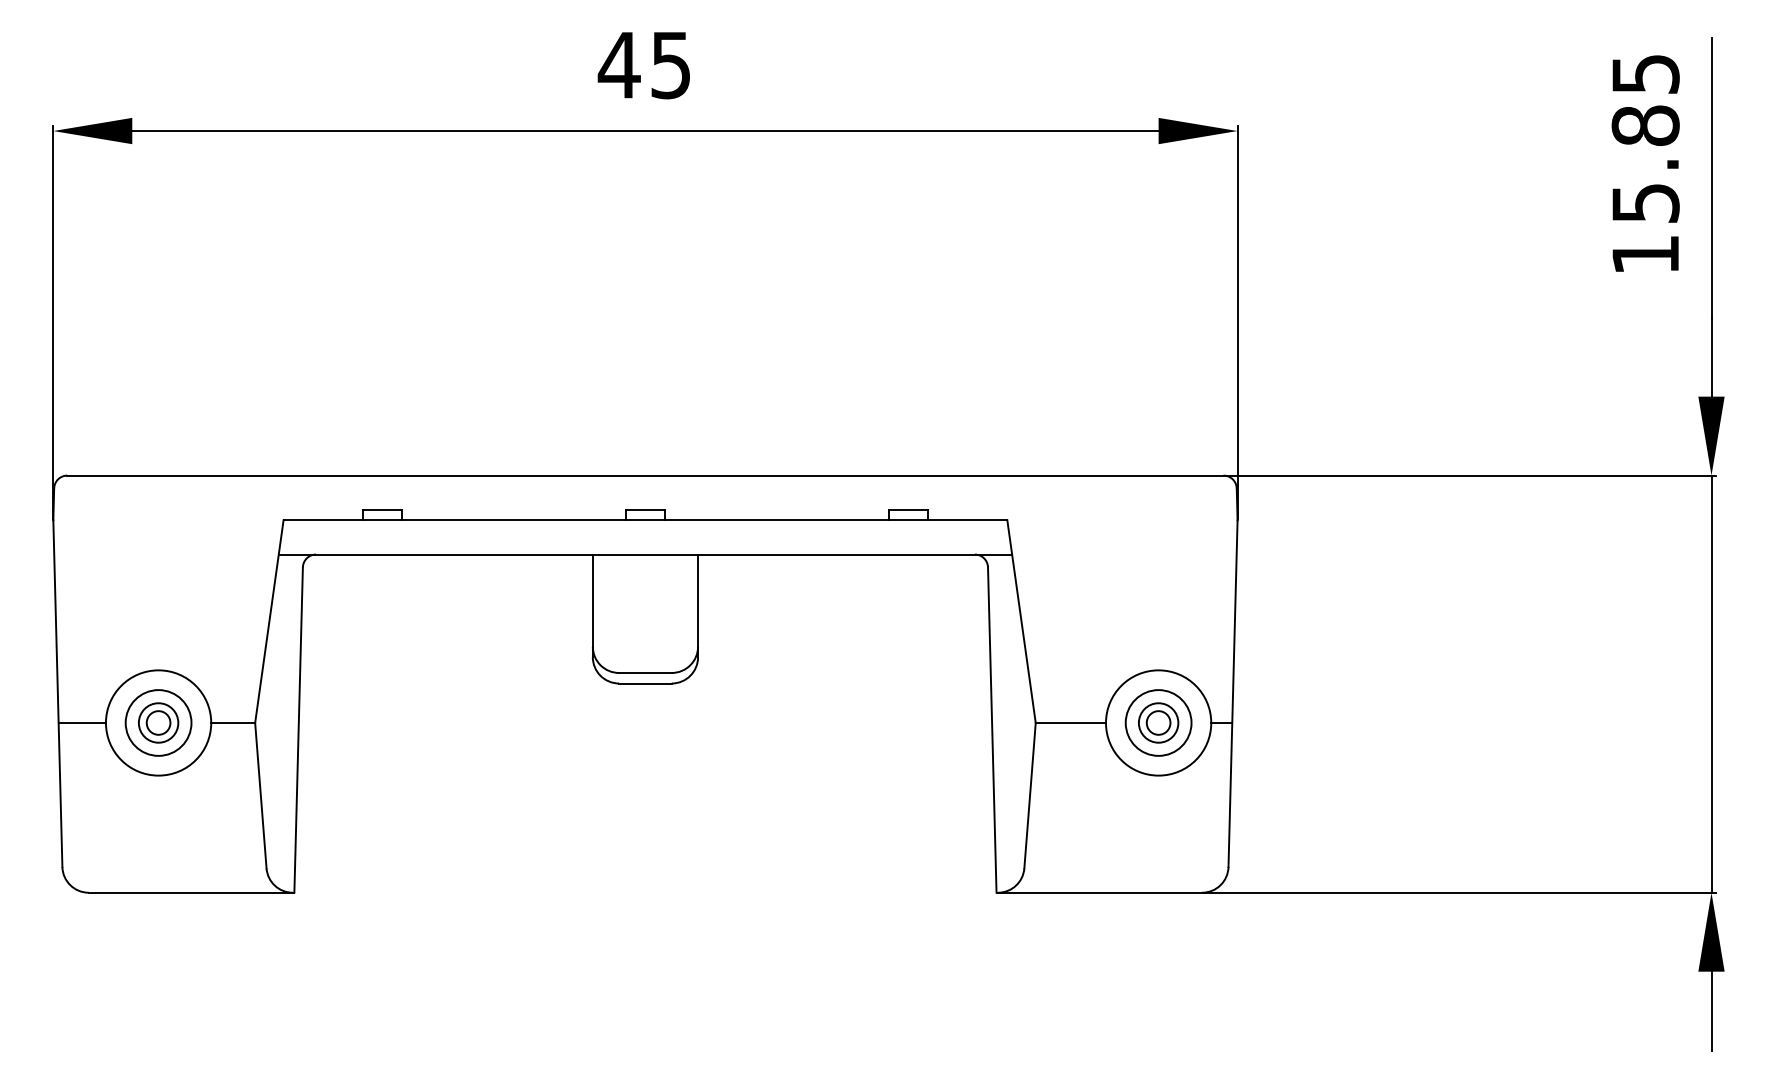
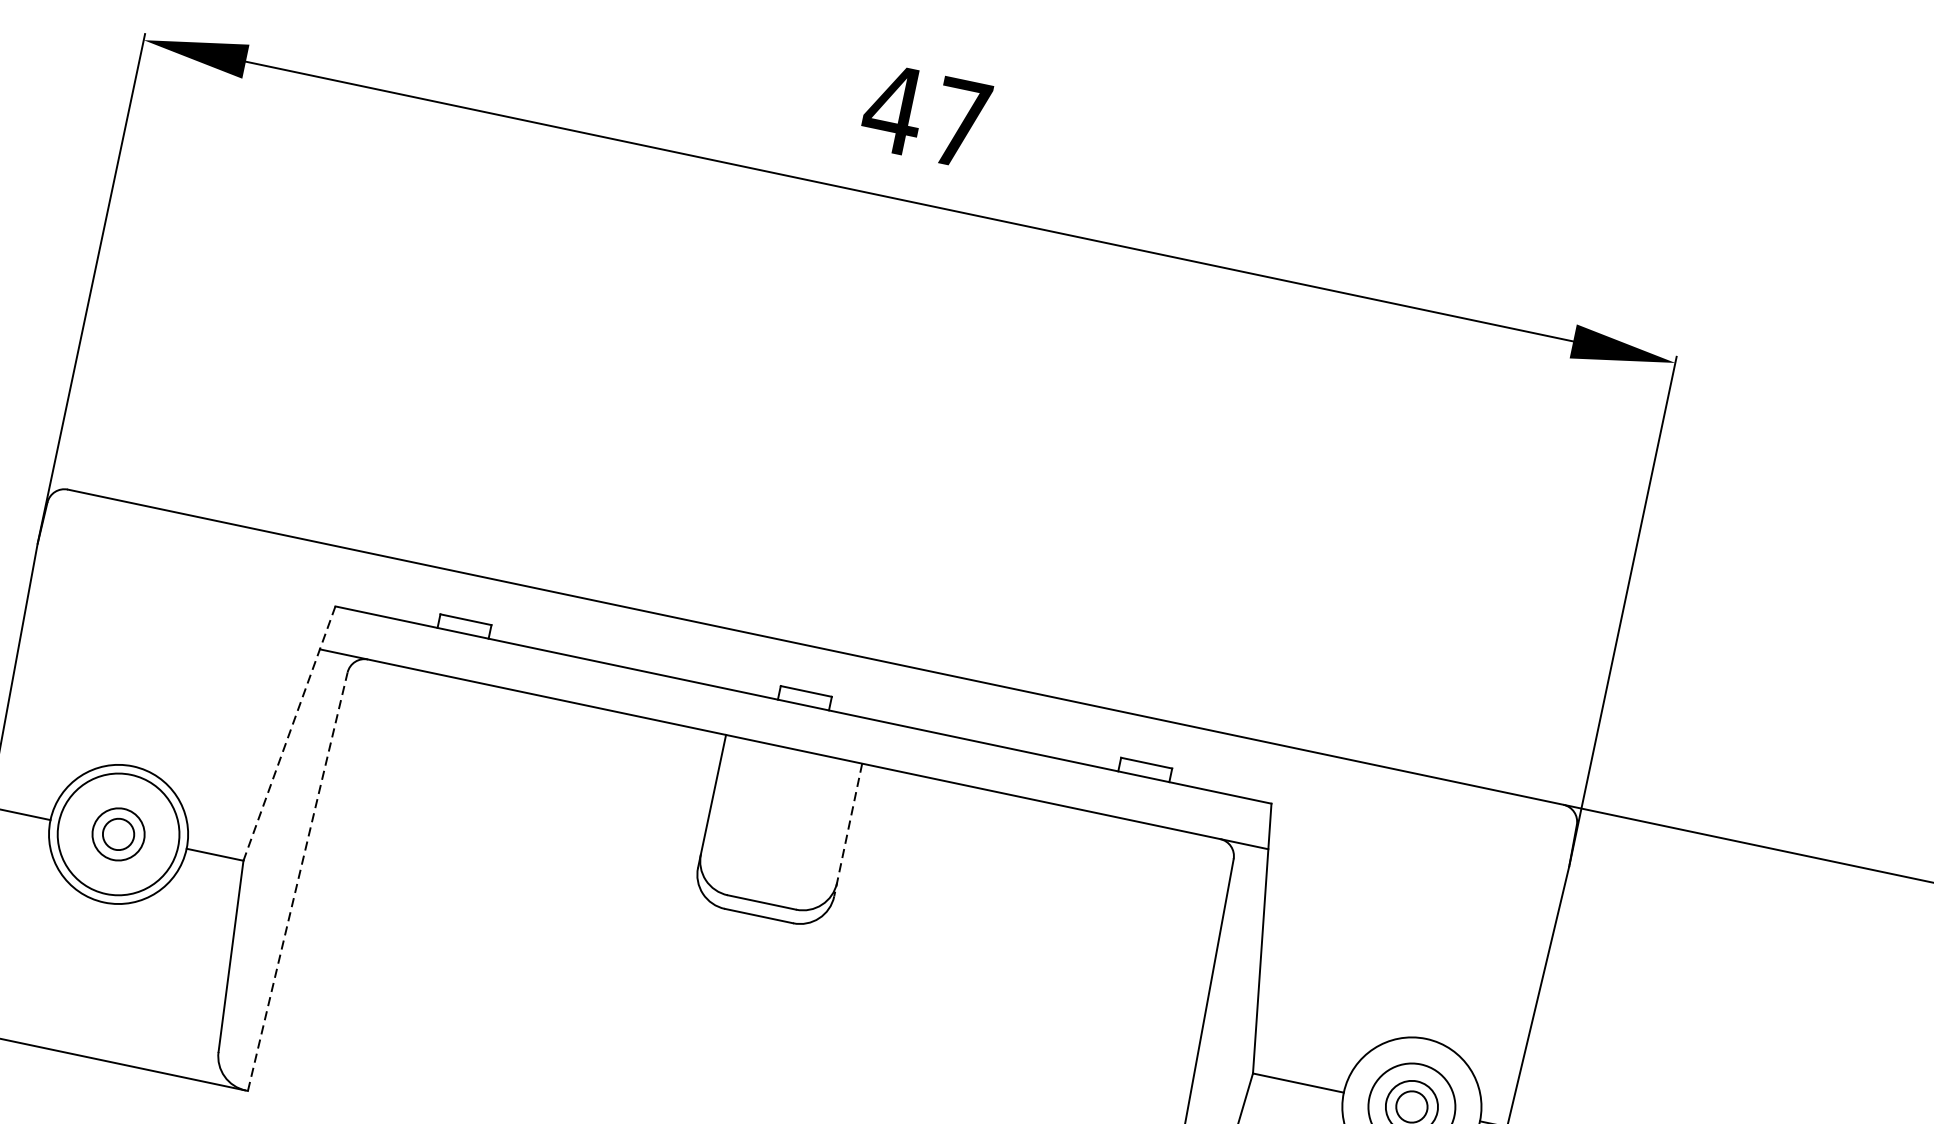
text: (670, 65) -> (959, 123), 45 -> 47
line: (698, 606) -> (848, 830), solid -> dashed
line: (269, 622) -> (289, 734), solid -> dashed
circle: (158, 722) -> (118, 833), size x1.4
line: (298, 730) -> (297, 882), solid -> dashed

